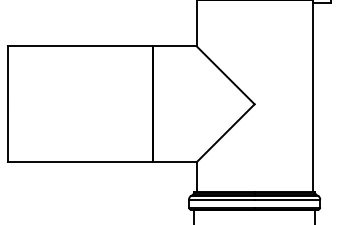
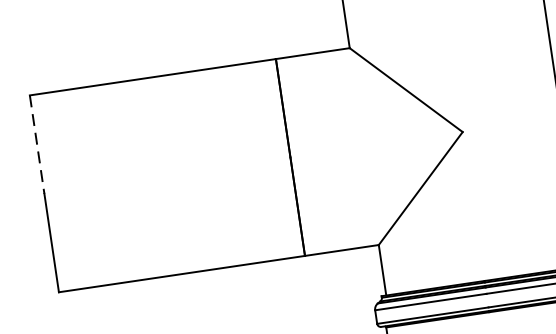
line: (8, 75) -> (37, 144), solid -> dashed

